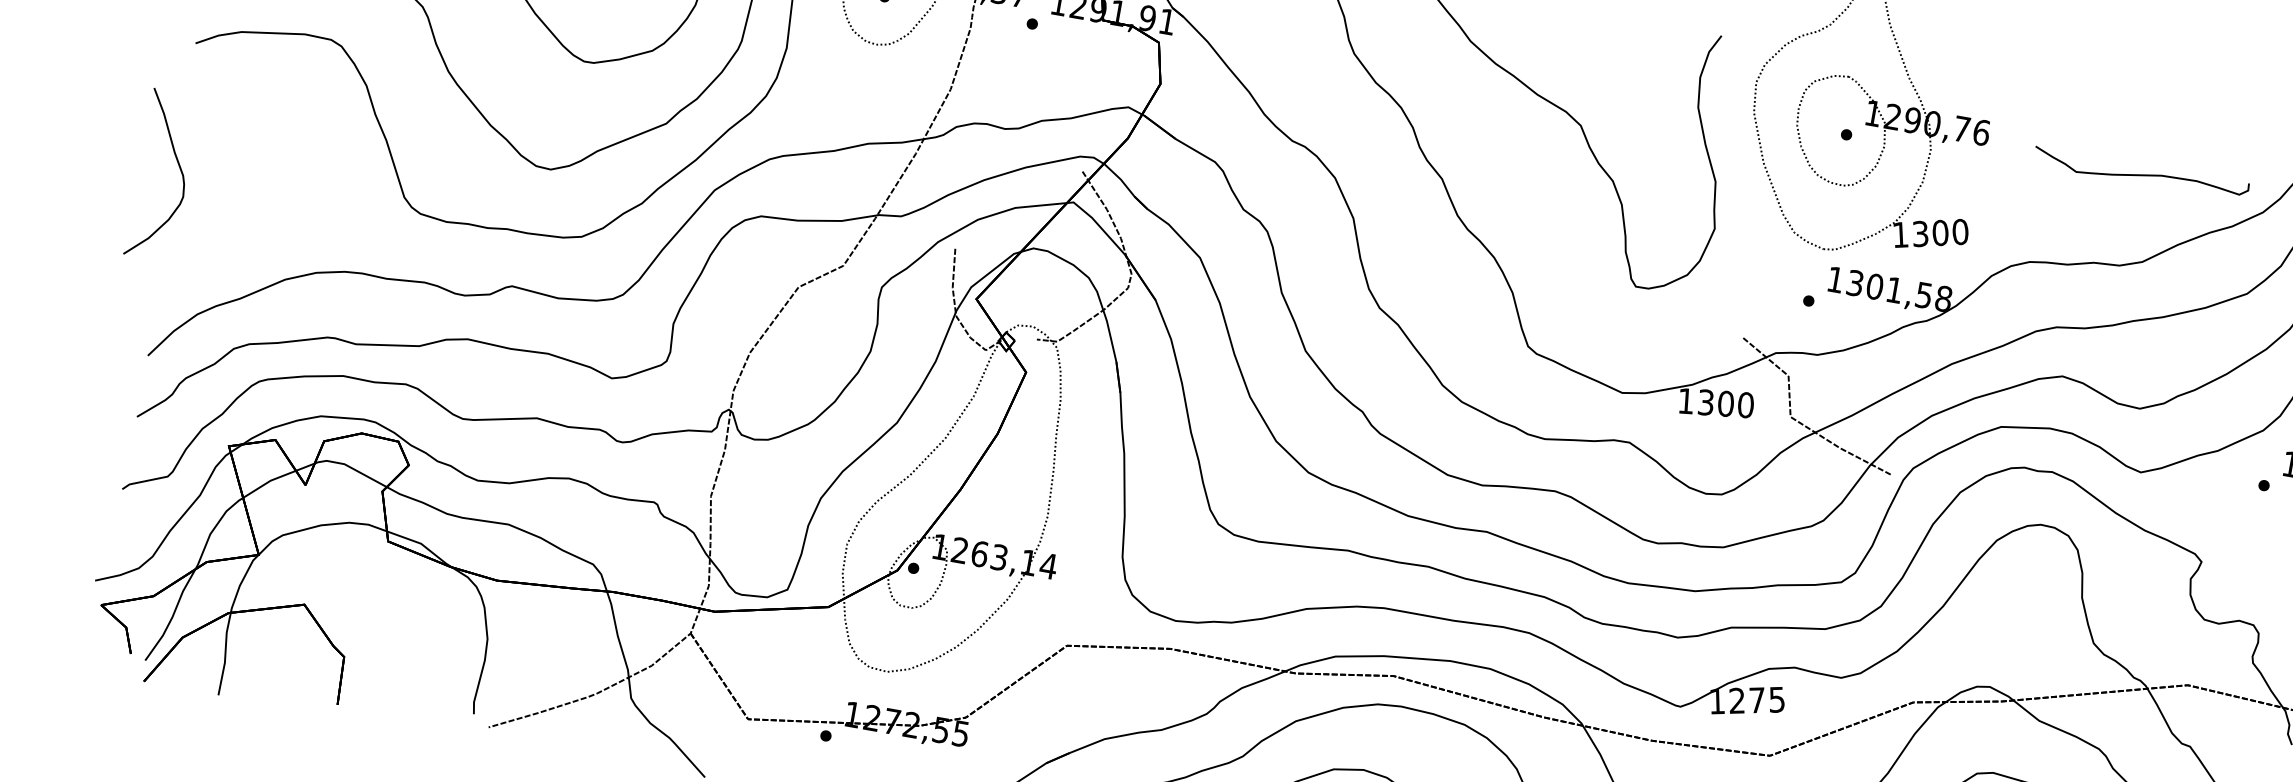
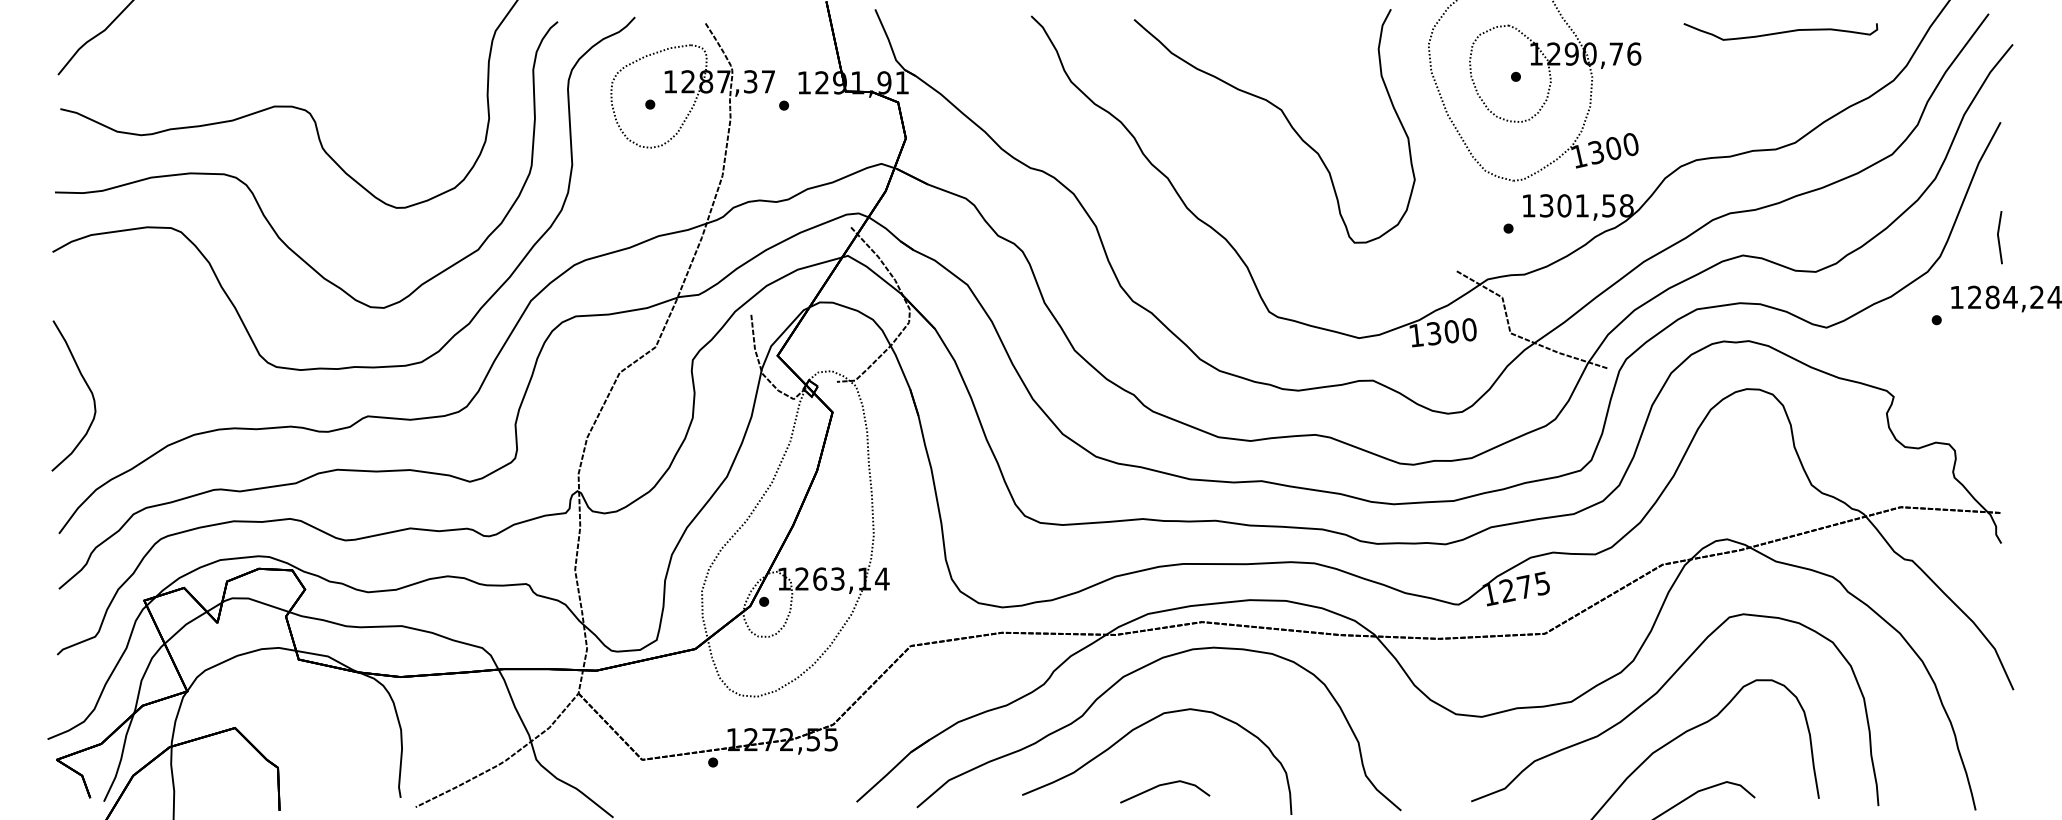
curve: (179, 168) -> (87, 387), moved
curve: (2142, 173) -> (1781, 31), moved

